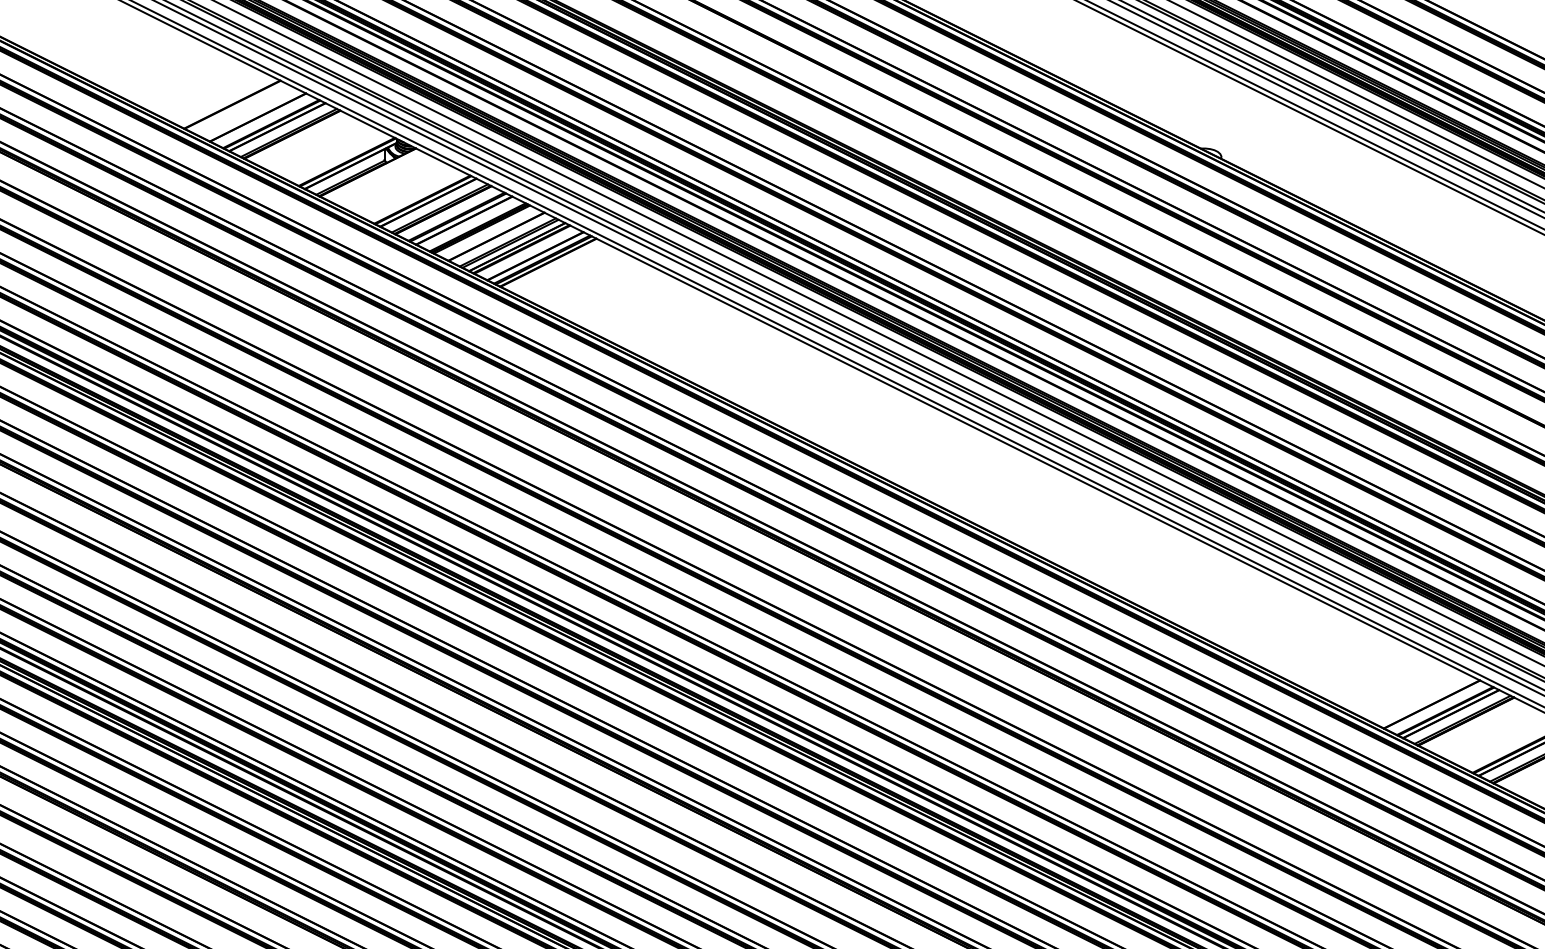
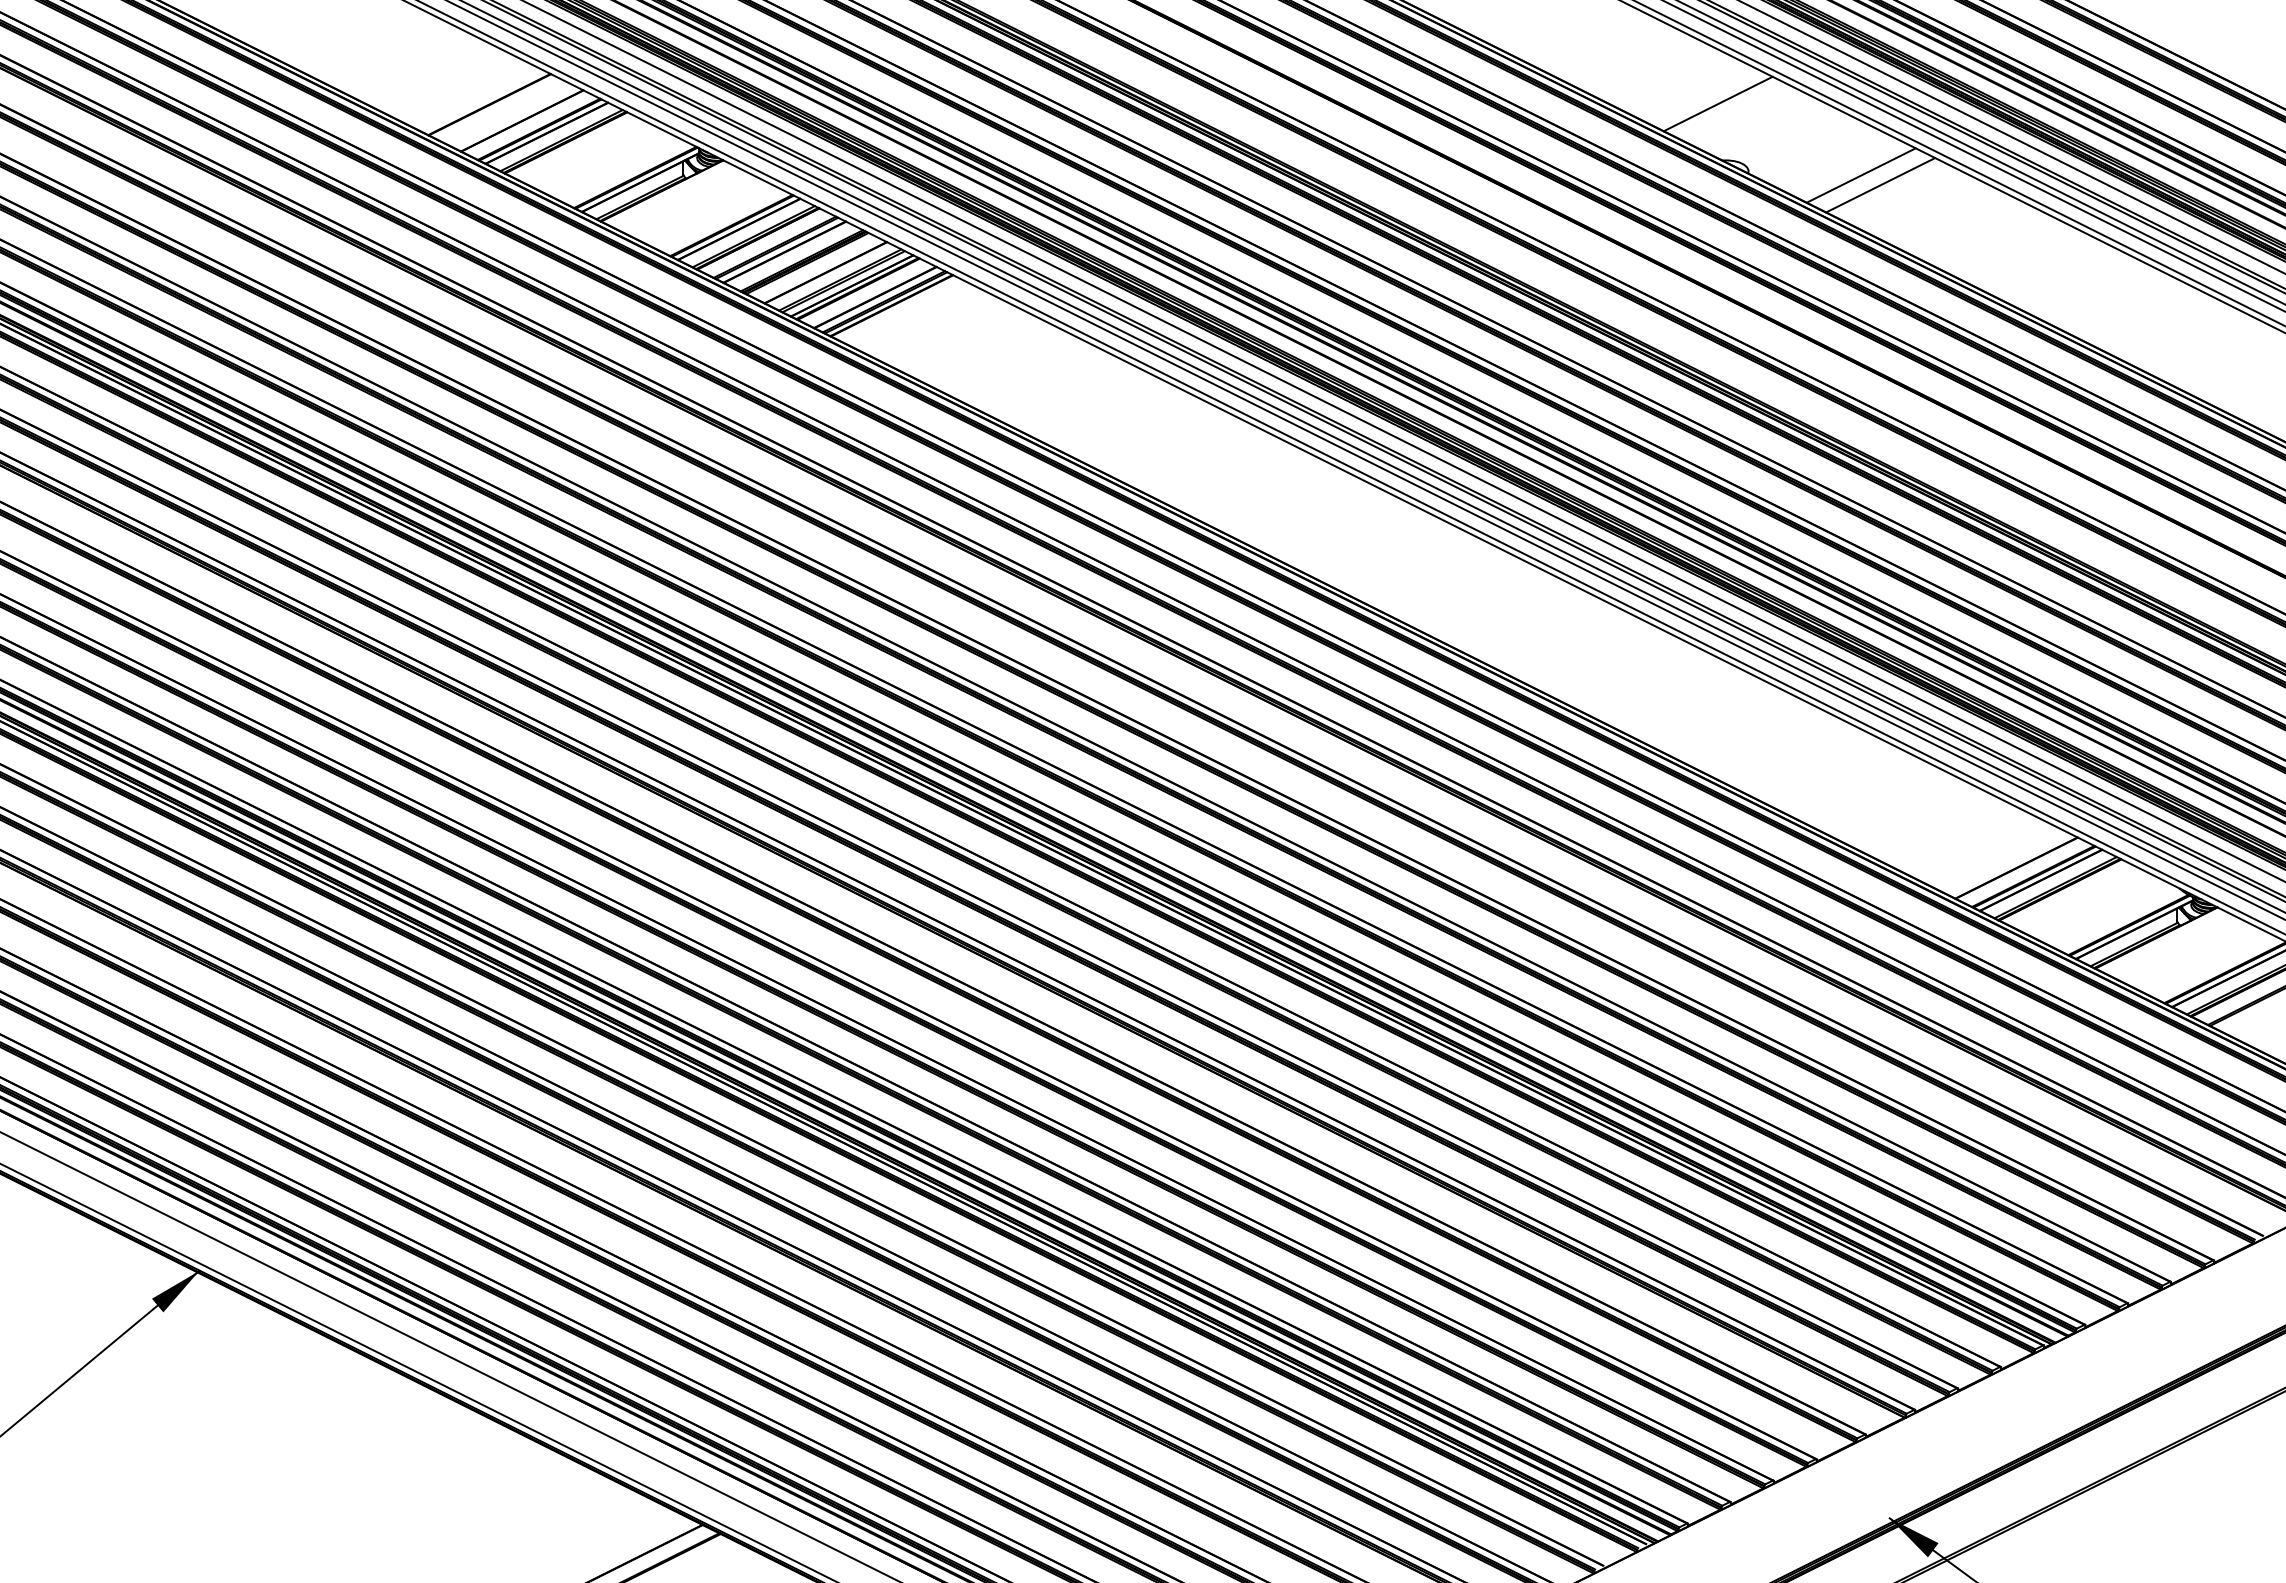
line: (1197, 103) -> (1717, 103), added
line: (1309, 160) -> (1860, 175), added
line: (1325, 168) -> (1880, 185), added

